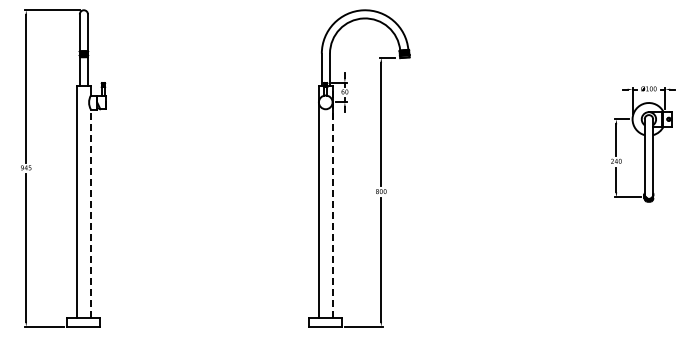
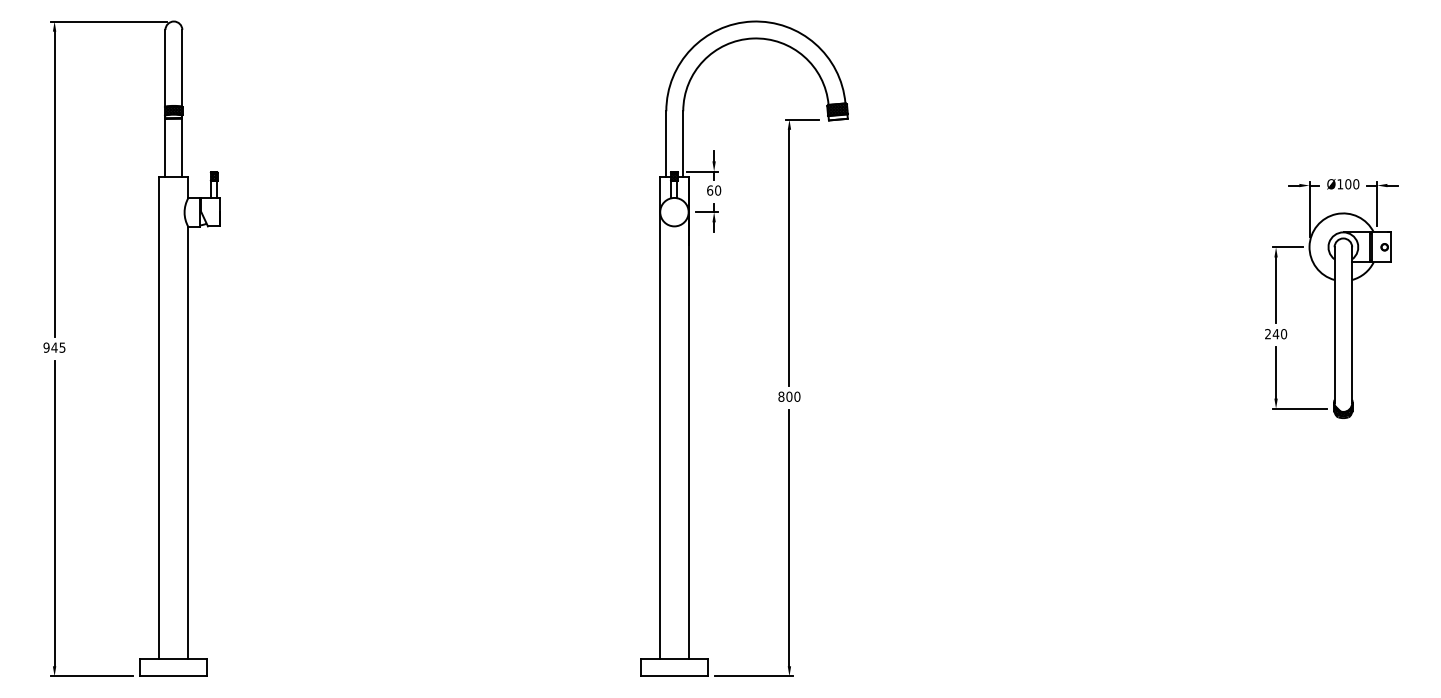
line: (332, 201) -> (688, 417), dashed -> solid
line: (90, 213) -> (187, 442), dashed -> solid

